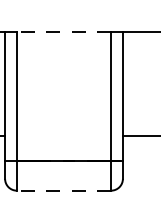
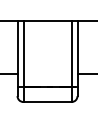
line: (63, 32) -> (47, 21), dashed -> solid
line: (63, 191) -> (47, 102), dashed -> solid

